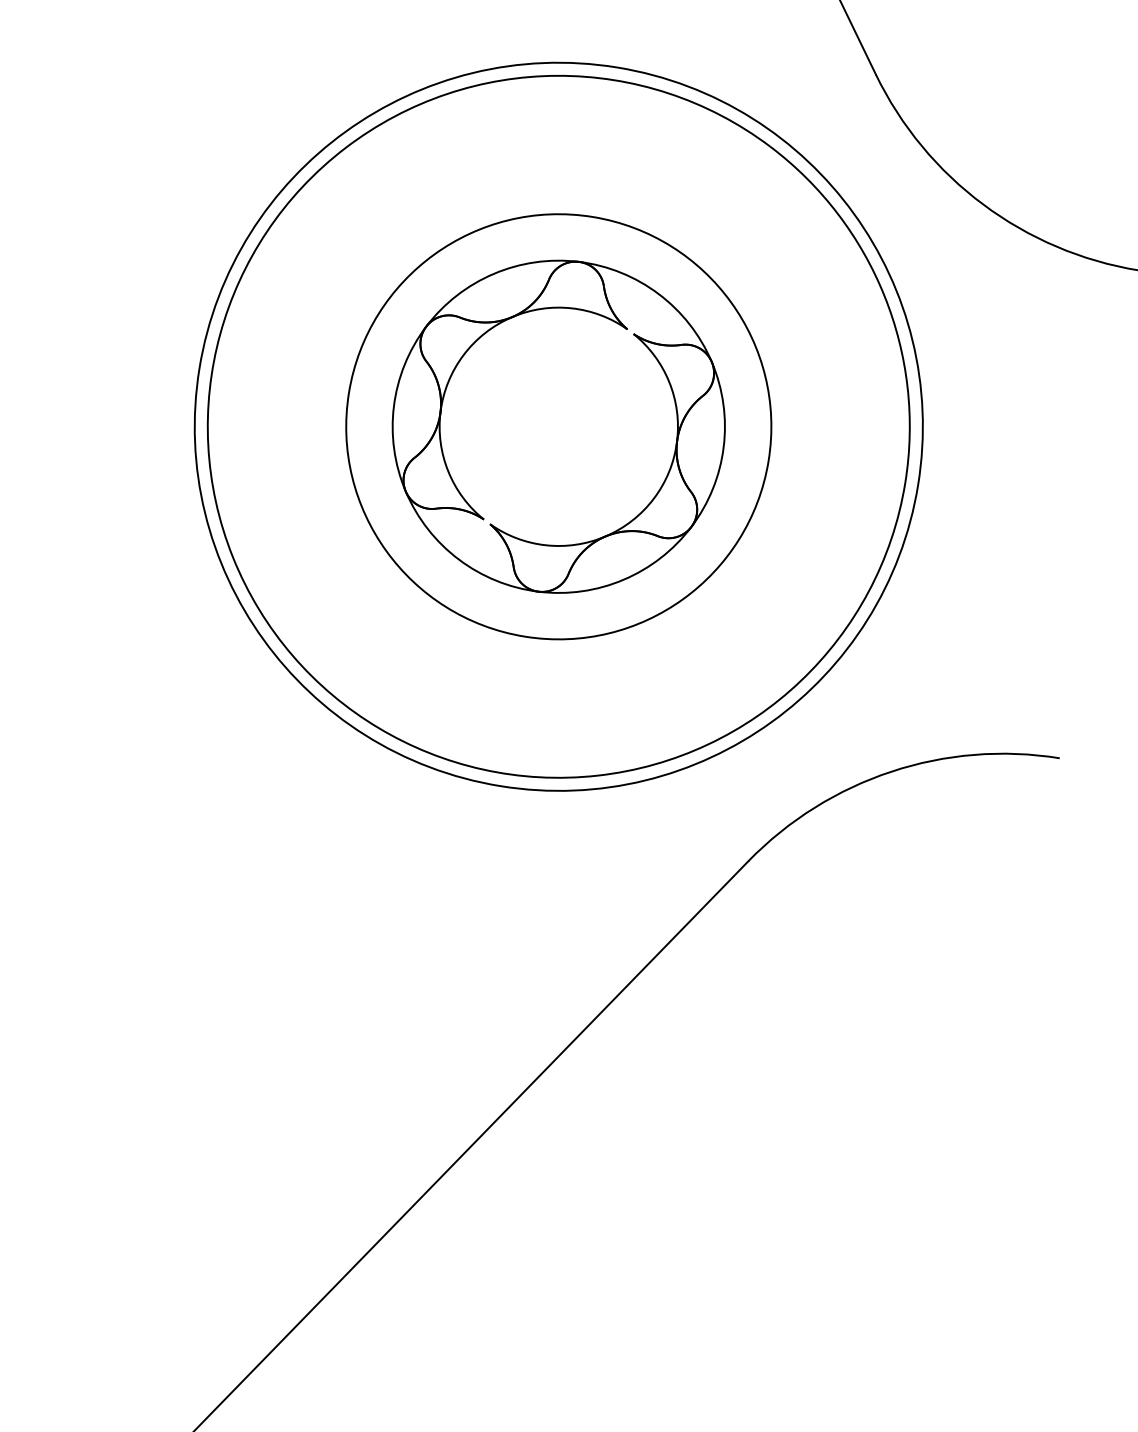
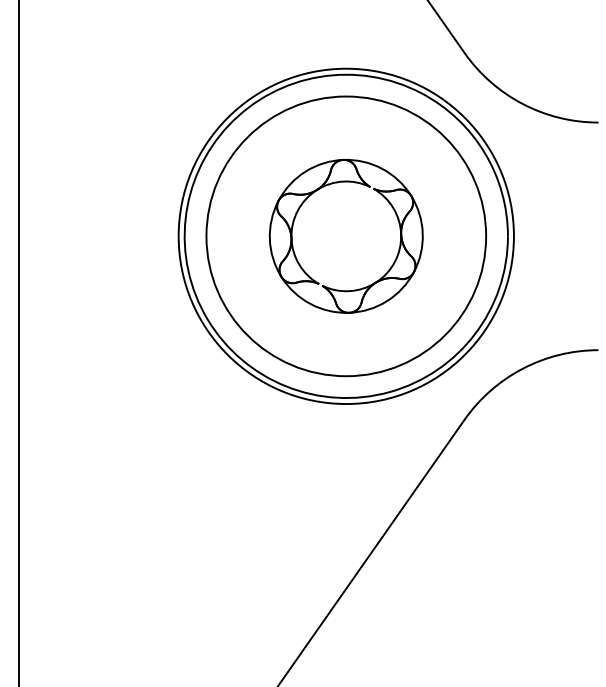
circle: (559, 427) -> (346, 236), size x1.43

